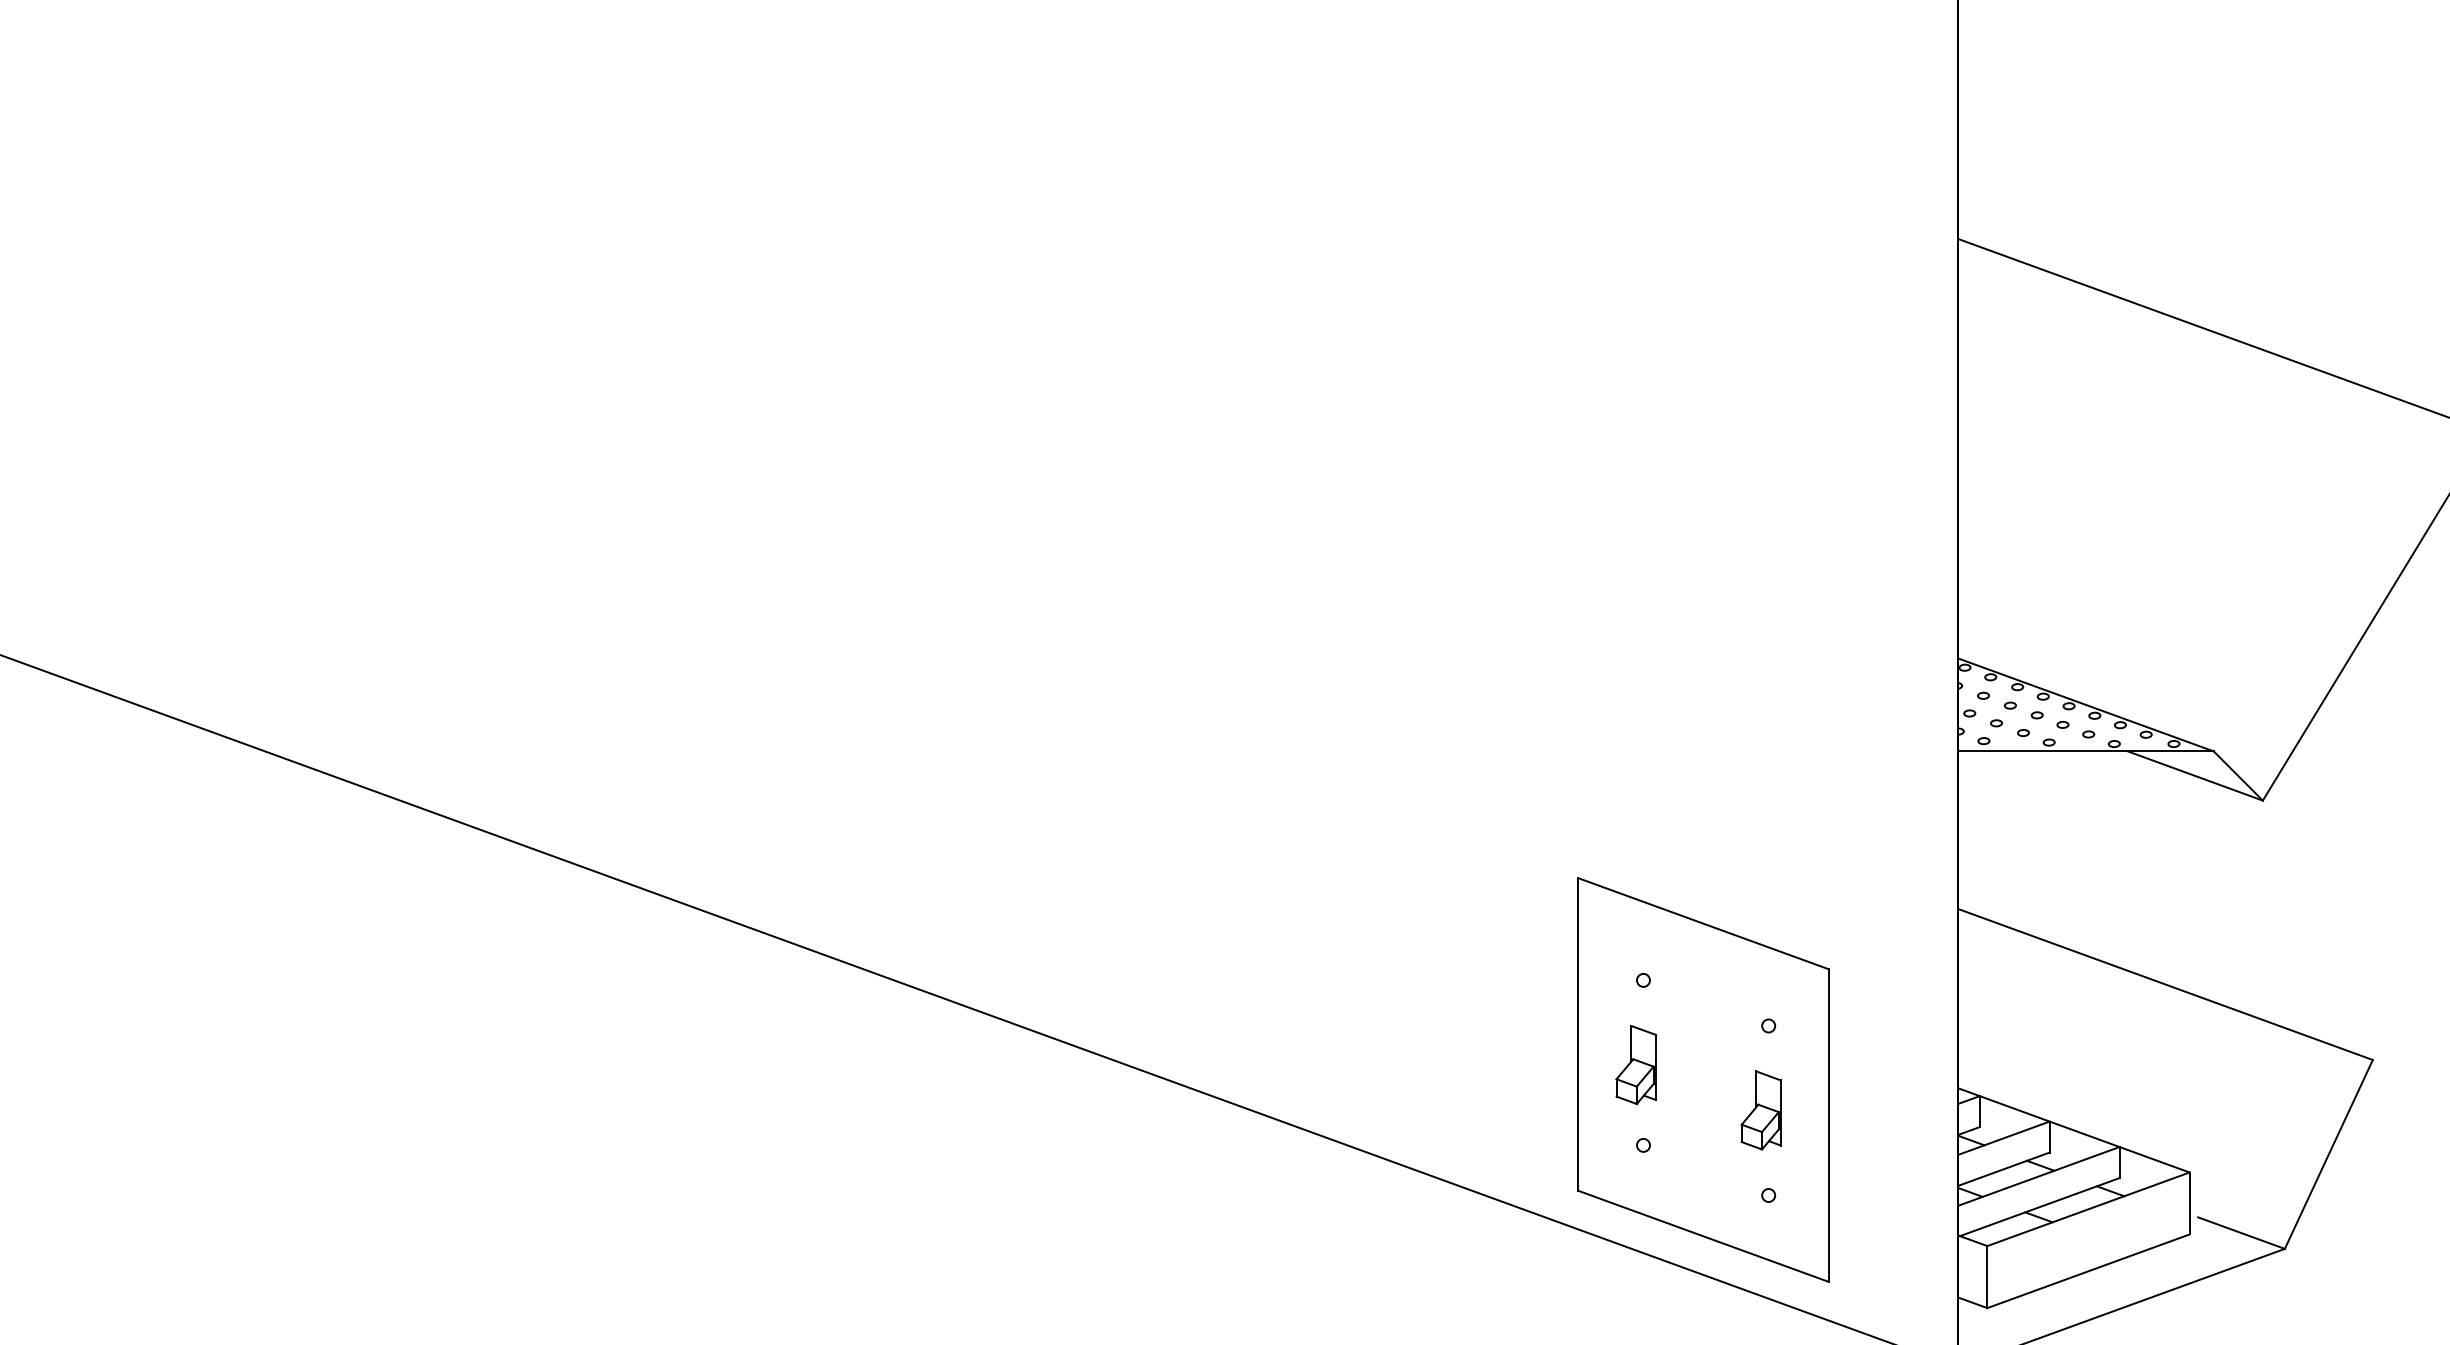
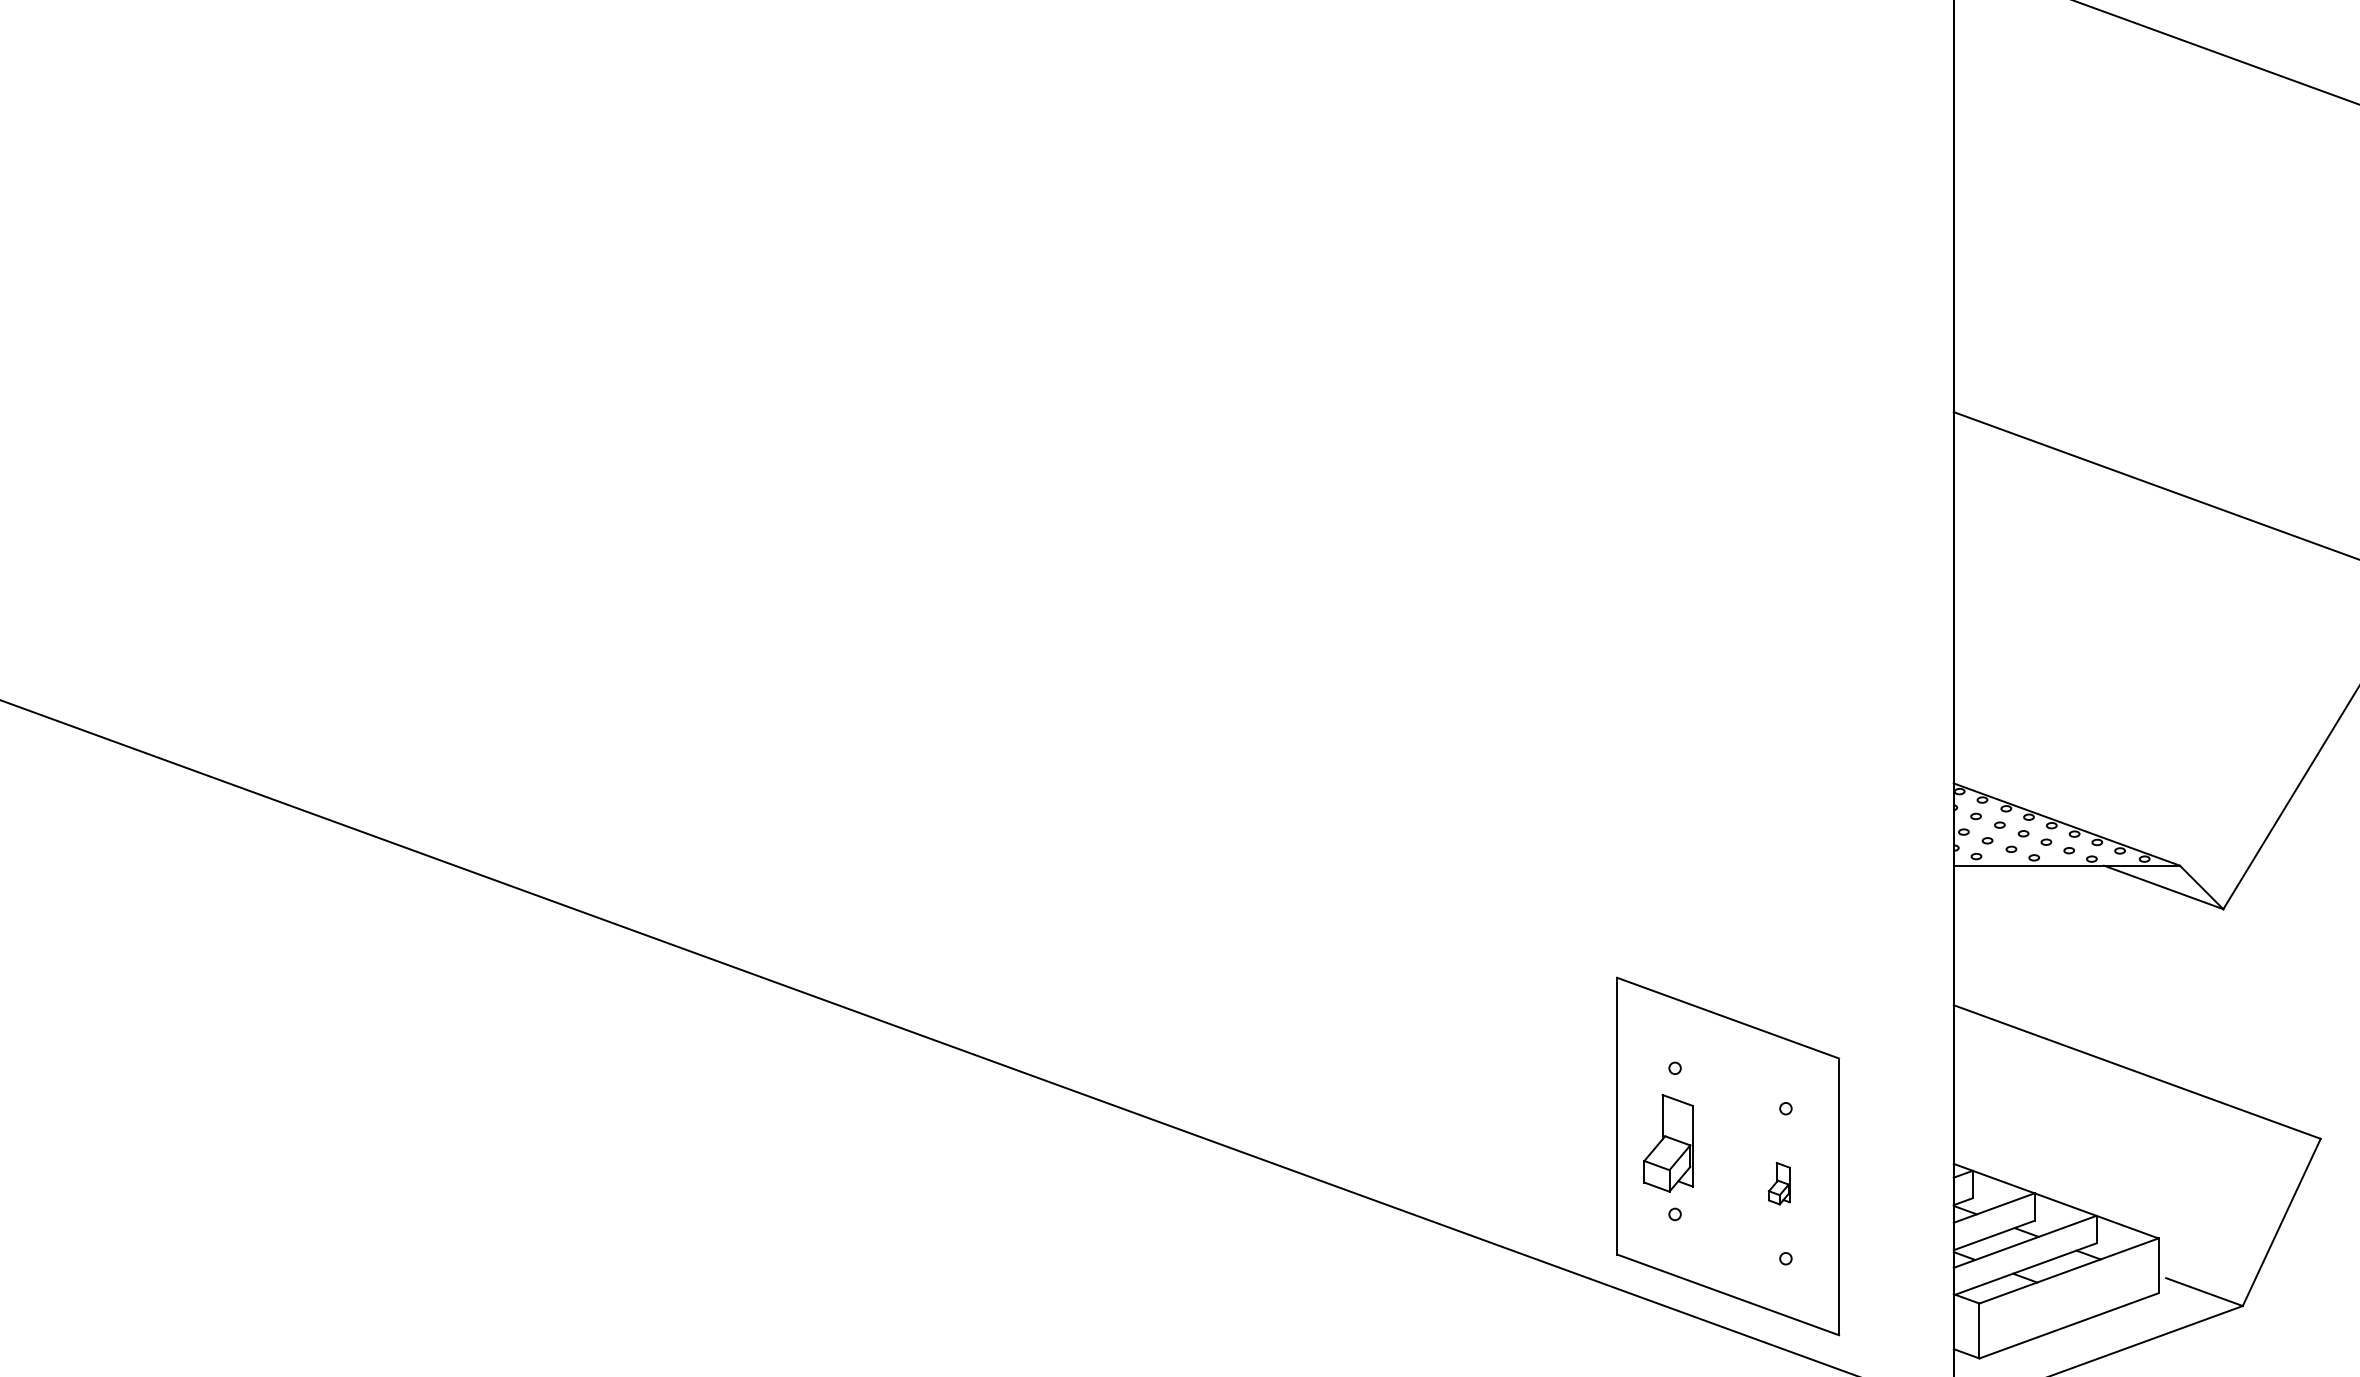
part: (1636, 1064) -> (1668, 1142), size x1.4
part: (1761, 1110) -> (1779, 1183), size x0.6

